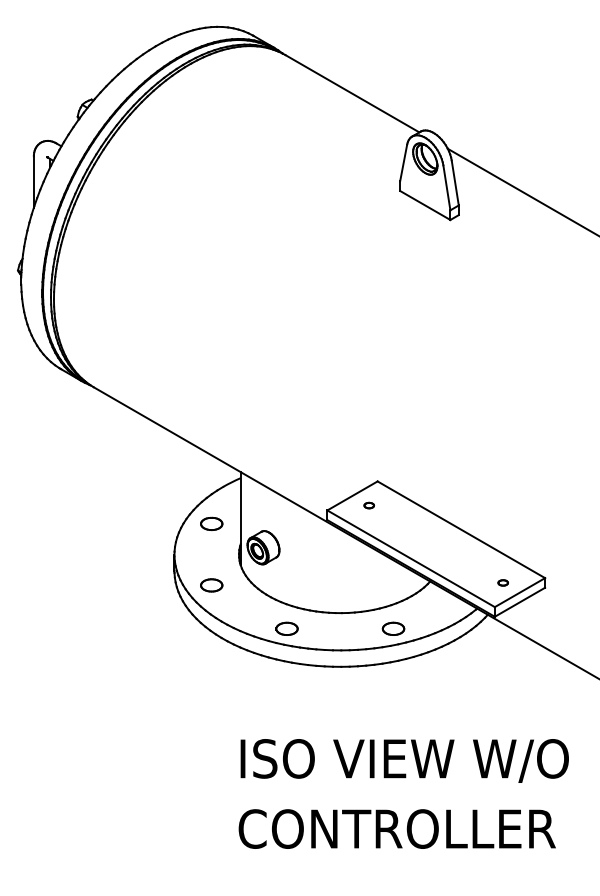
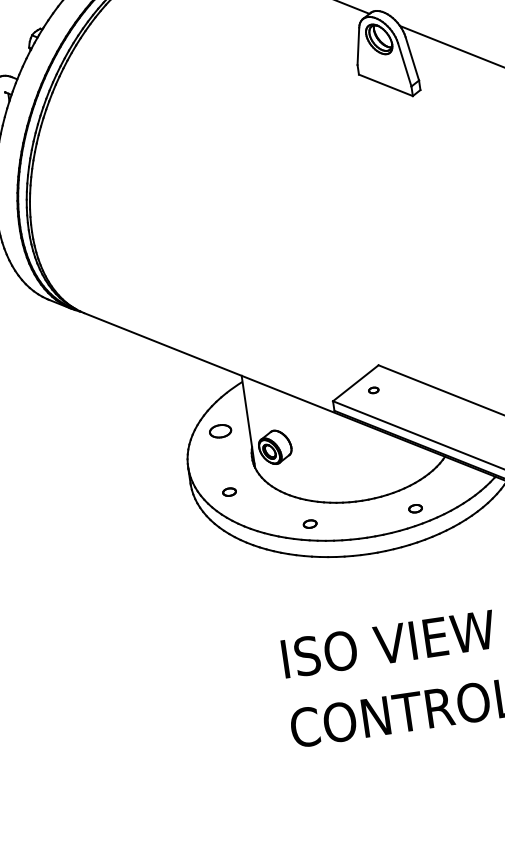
part: (211, 585) -> (229, 492), size x0.6
part: (286, 628) -> (309, 523), size x0.6
part: (393, 628) -> (415, 508), size x0.6

